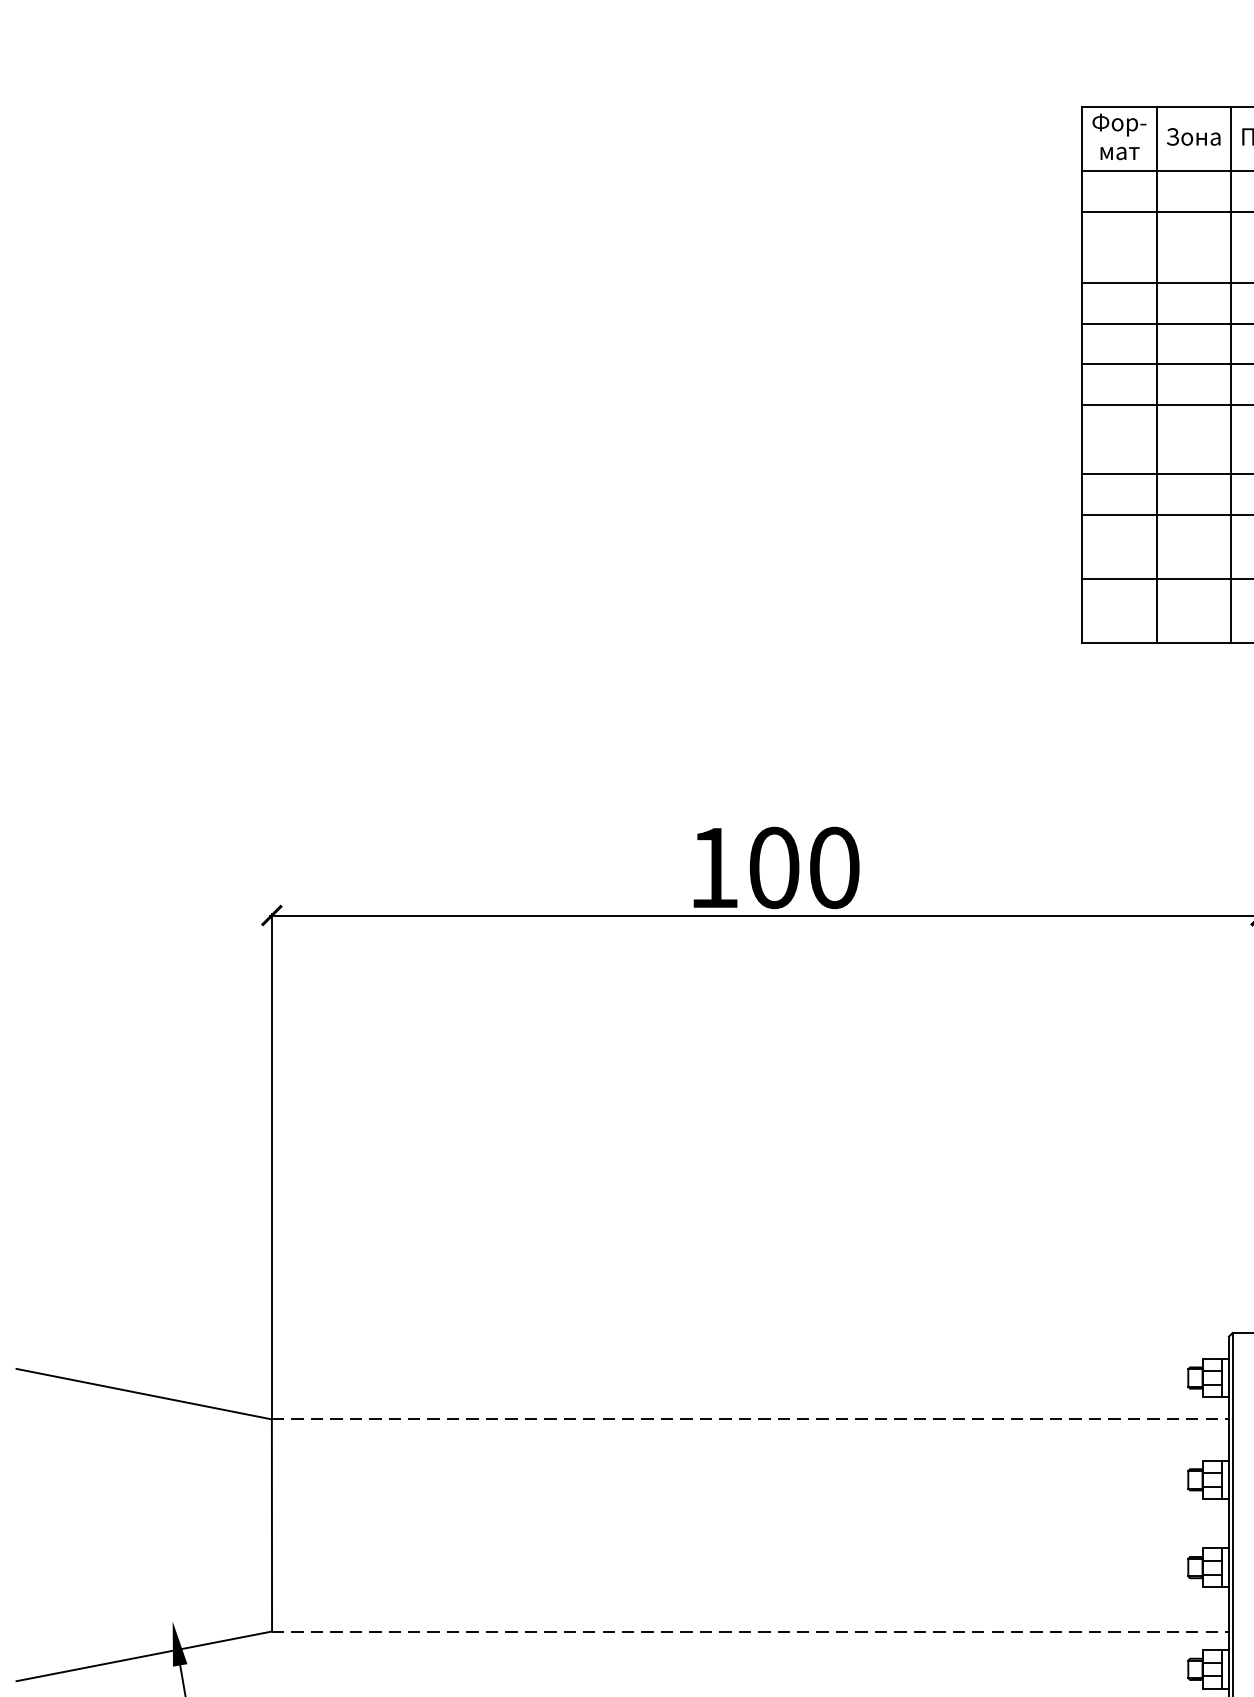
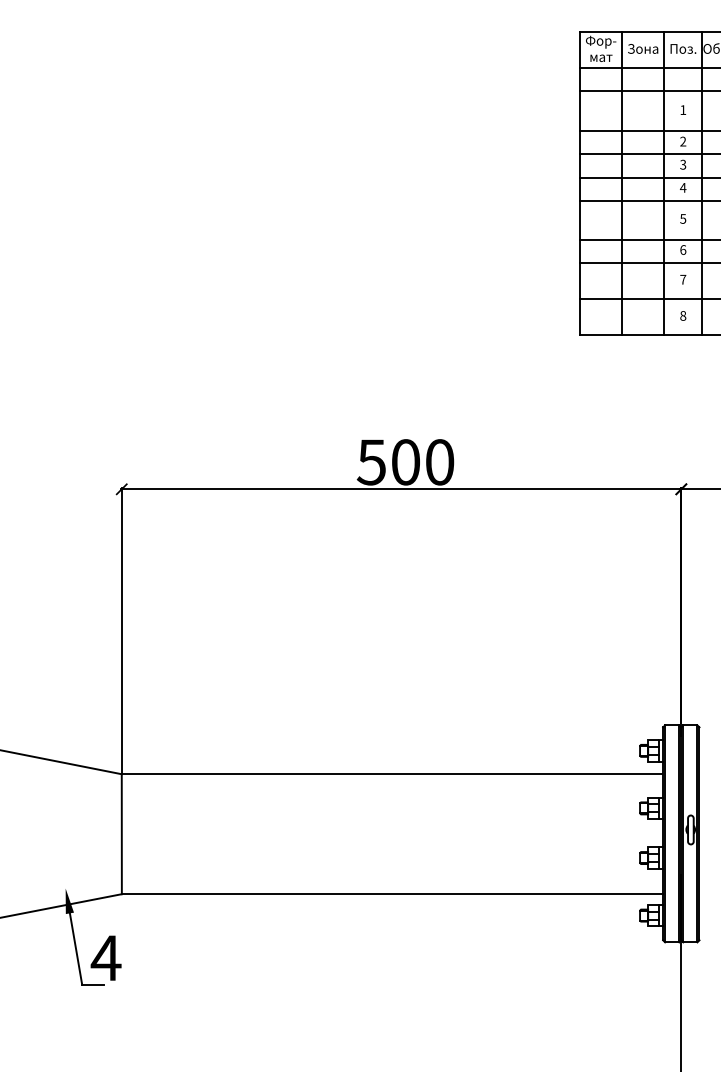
text: (711, 868) -> (370, 462), 100 -> 500
line: (750, 1419) -> (392, 774), dashed -> solid
line: (750, 1632) -> (392, 894), dashed -> solid

